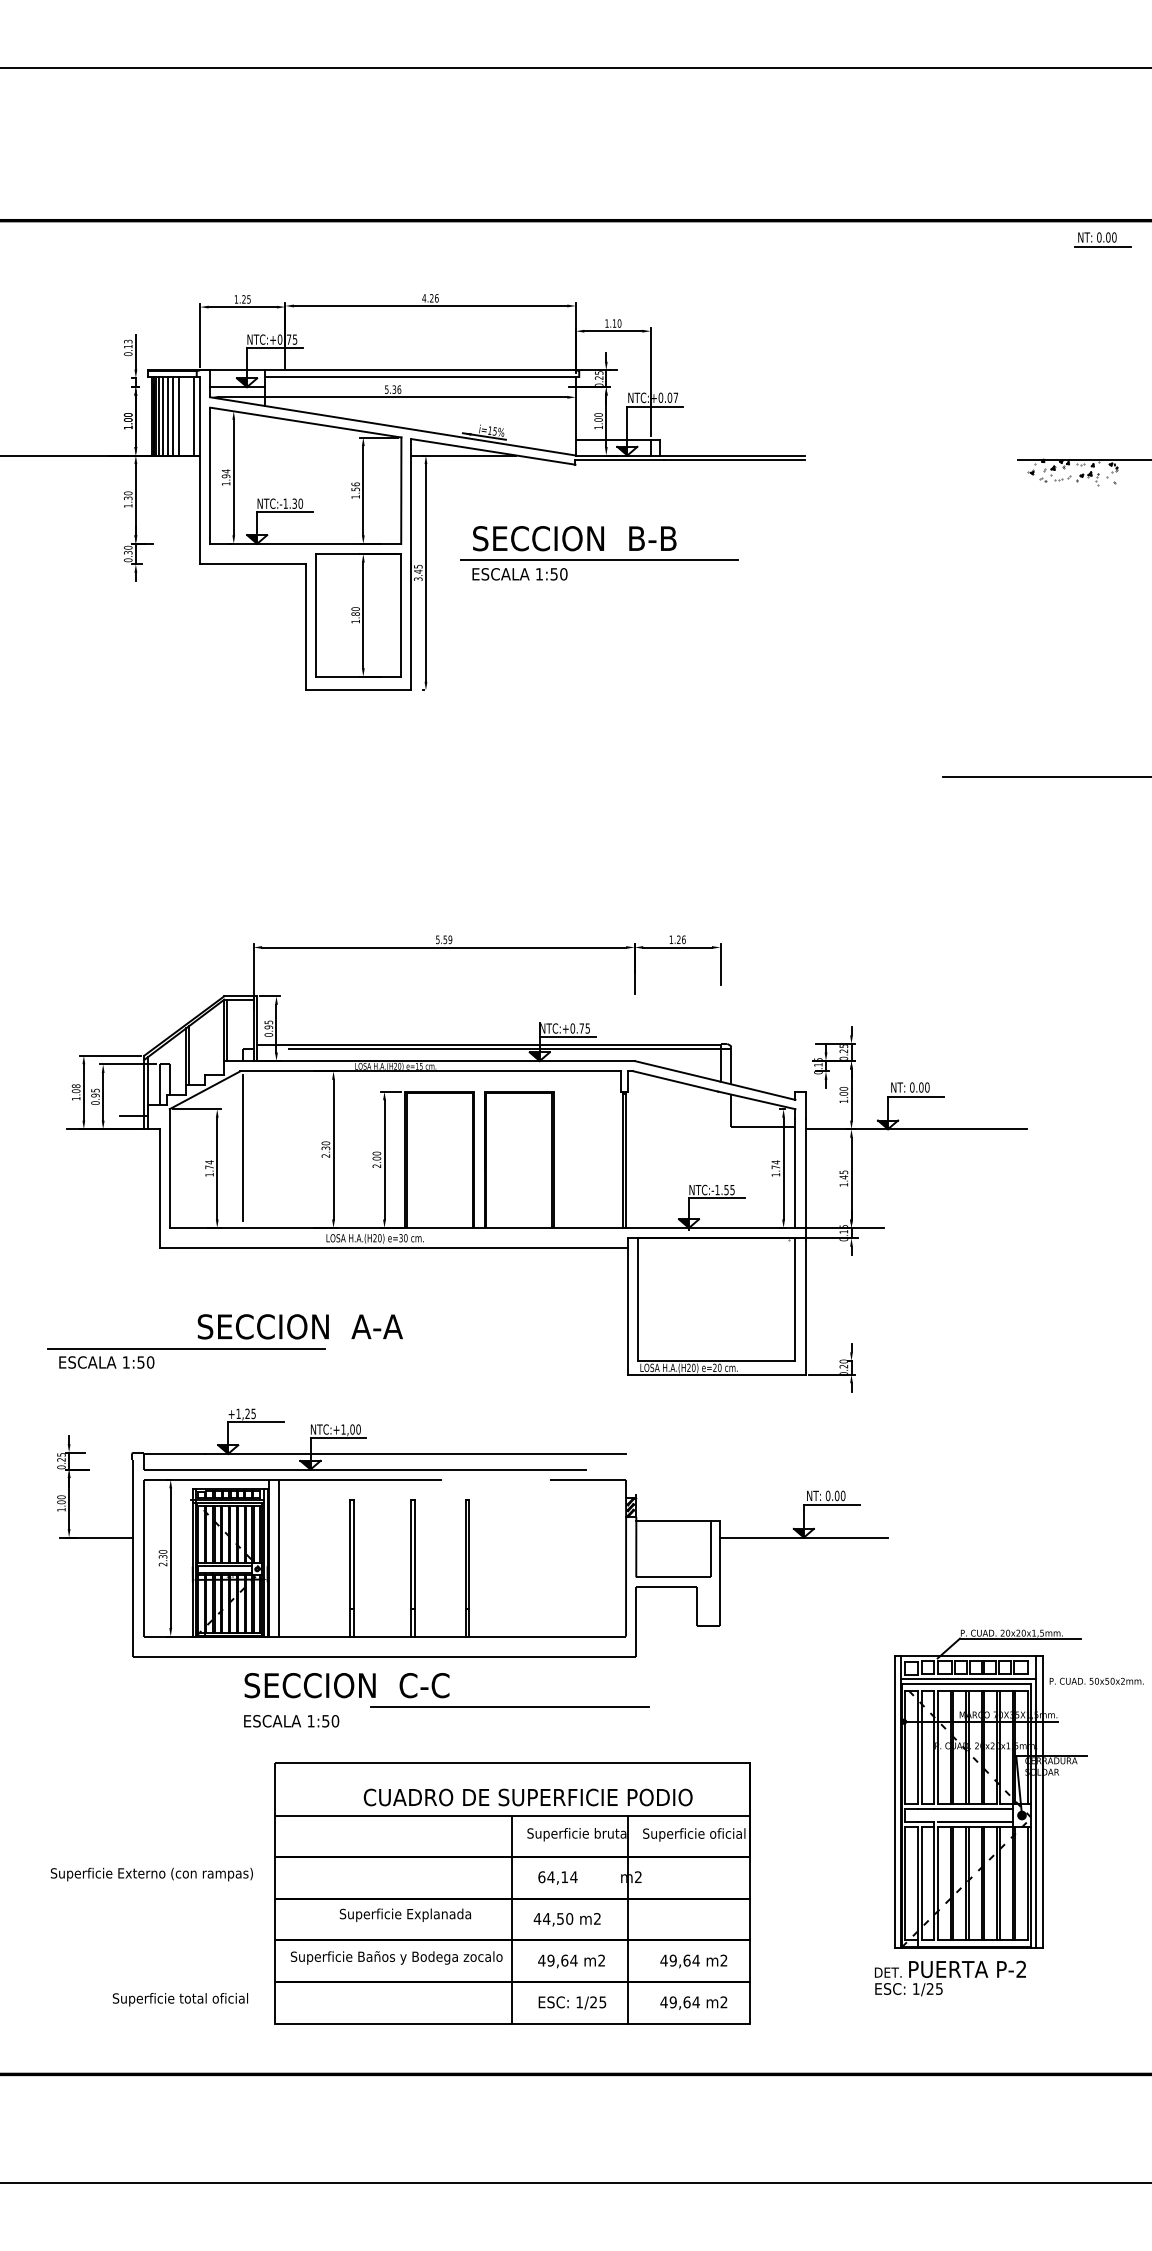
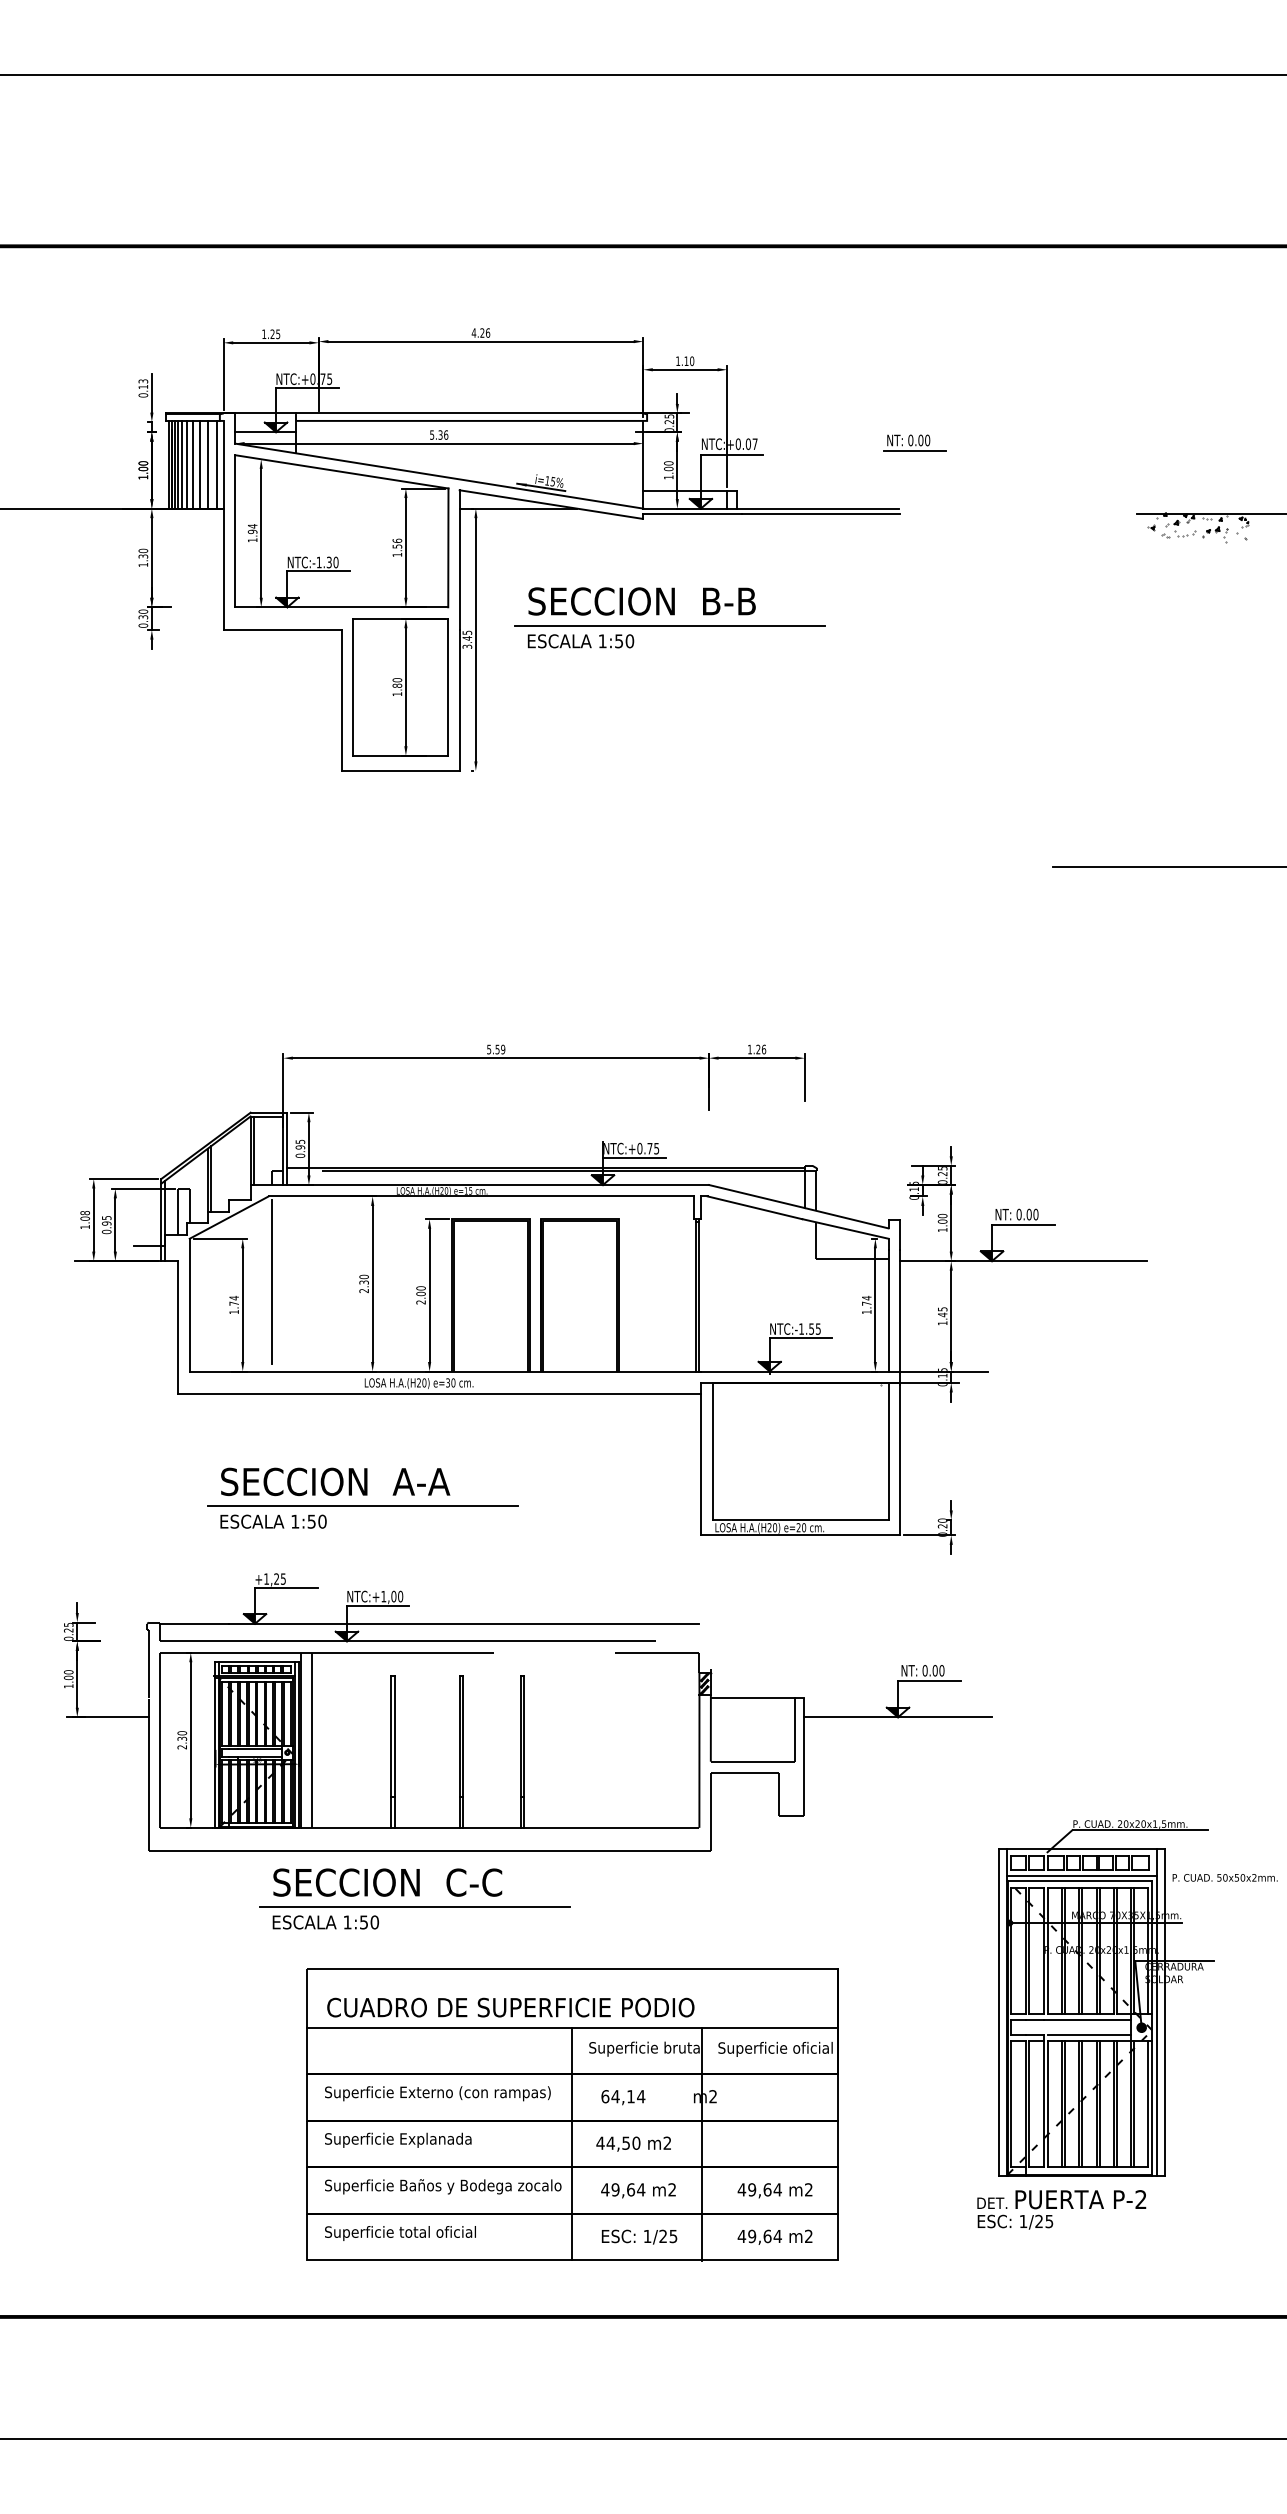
part: (1102, 239) -> (914, 442), moved
line: (186, 416) -> (208, 465), added
part: (186, 1349) -> (362, 1507), moved
line: (509, 1706) -> (413, 1905), moved
text: (527, 1797) -> (510, 2007), moved
text: (151, 1874) -> (437, 2093), moved
text: (404, 1914) -> (397, 2139), moved
text: (179, 1999) -> (399, 2233), moved

